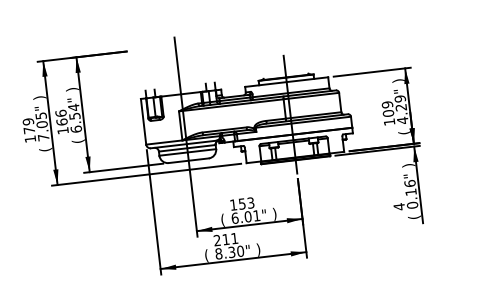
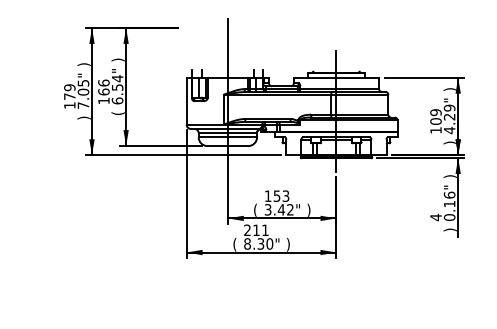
text: (403, 132) -> (449, 142), ( -> )
text: (45, 149) -> (83, 117), ( -> )
text: (245, 216) -> (278, 209), 6.01" -> 3.42"
text: (413, 217) -> (449, 229), ( -> )

